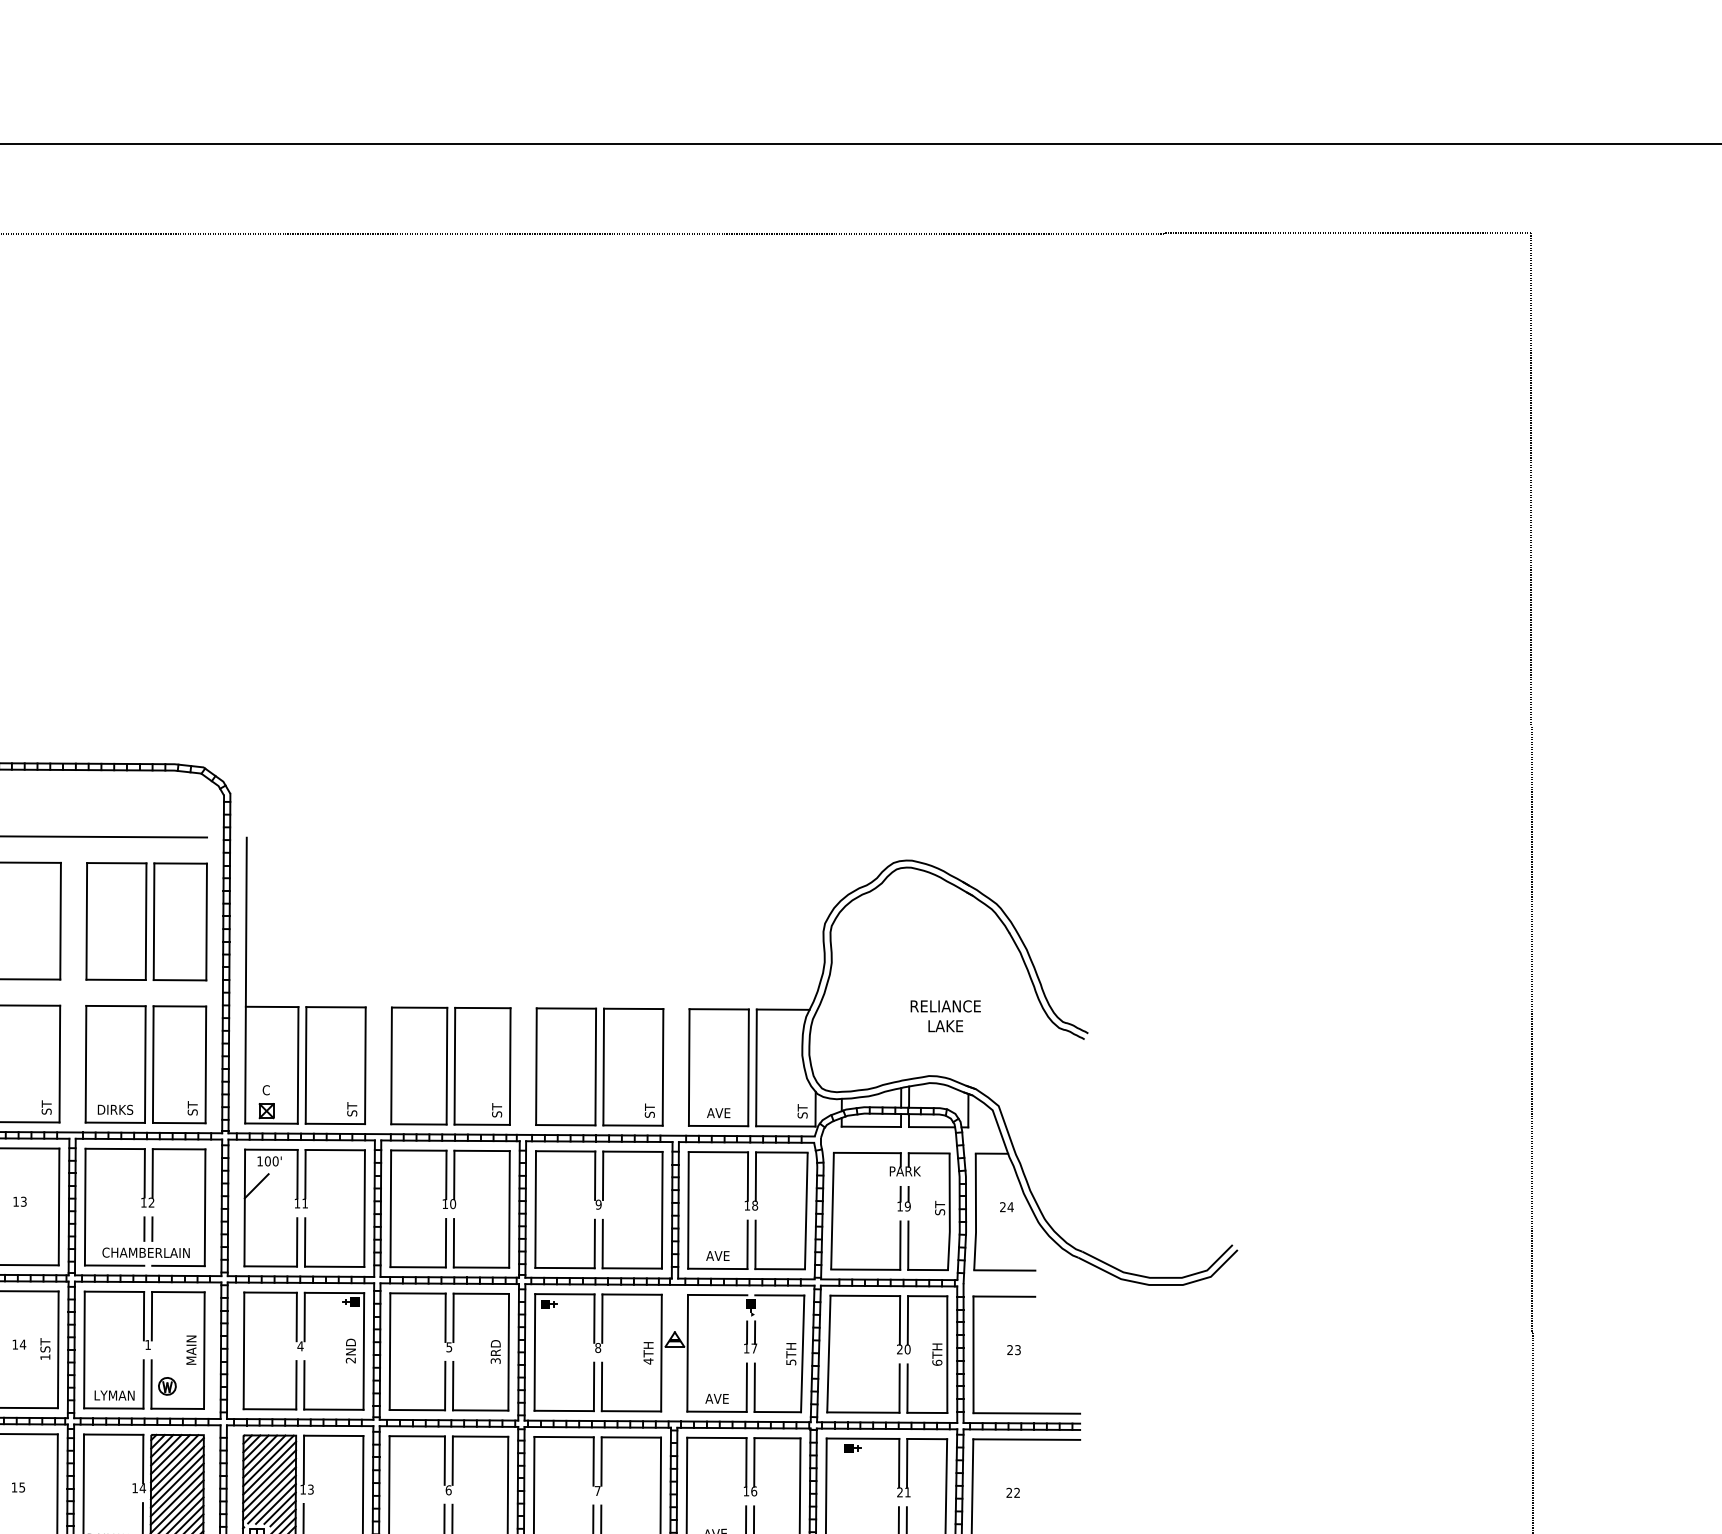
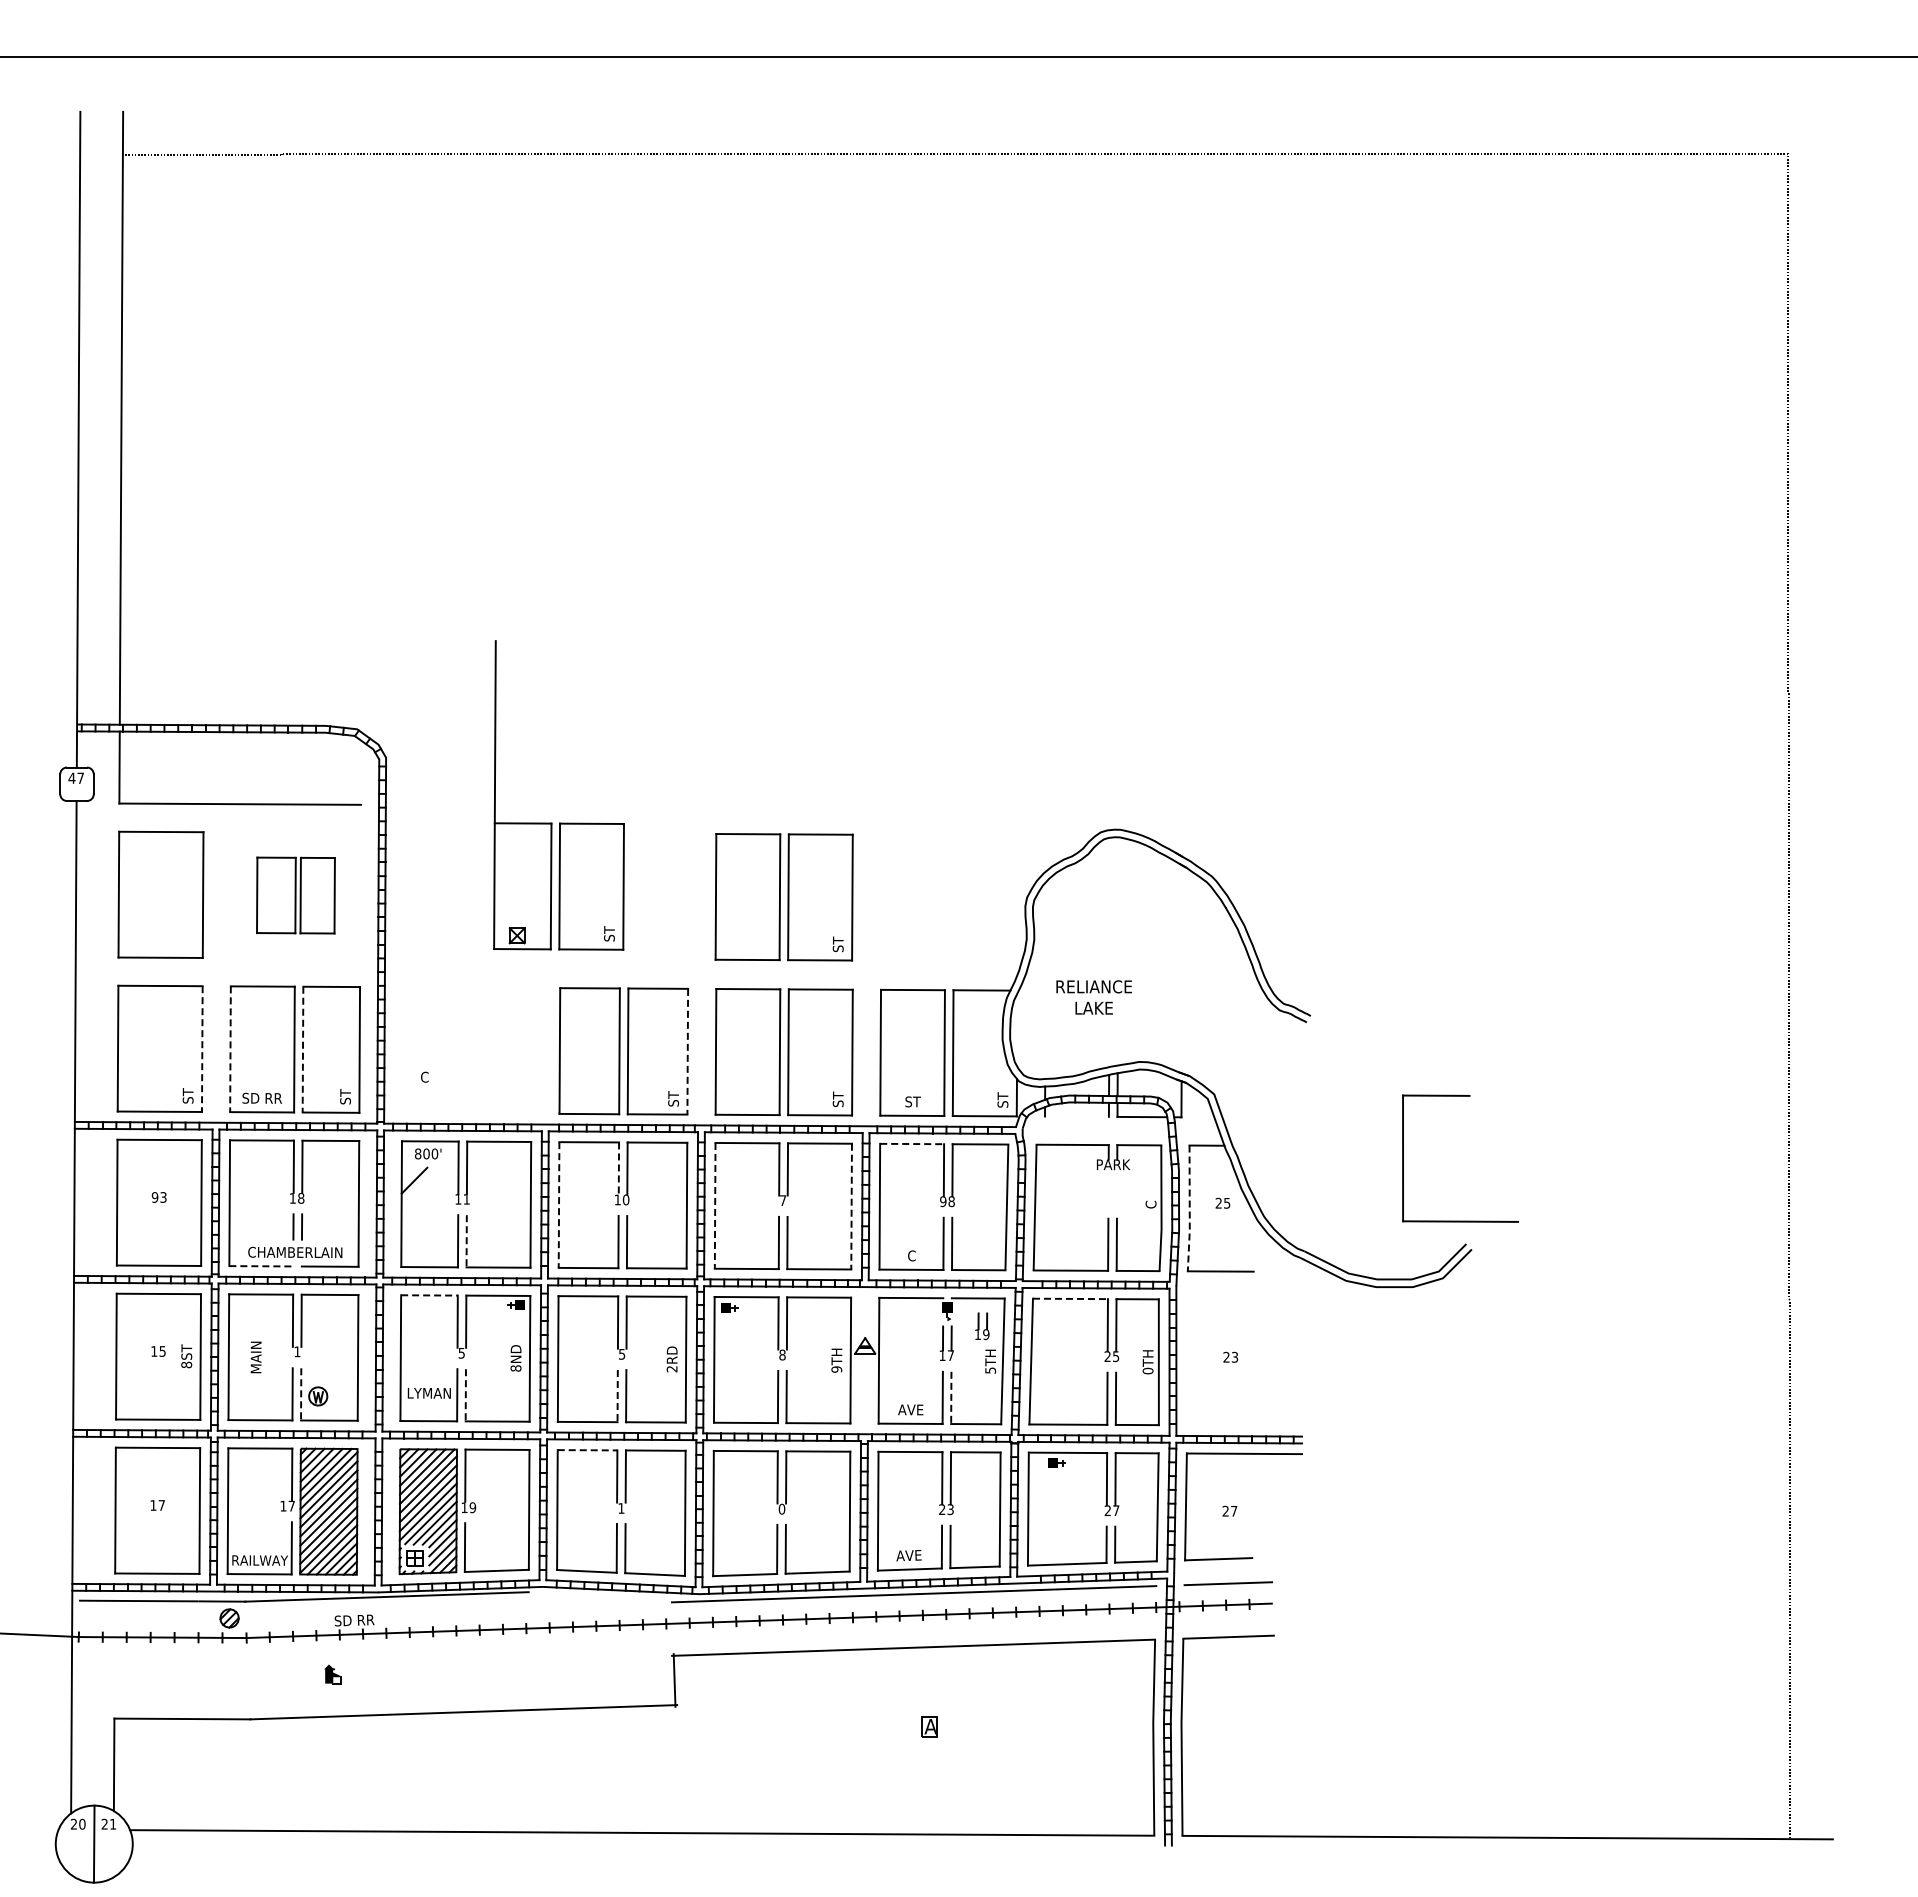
part: (146, 921) -> (295, 895), size x0.6
part: (599, 923) -> (783, 897), added
part: (305, 1006) -> (559, 822), moved
text: (945, 1016) -> (1093, 997), moved
line: (60, 1064) -> (202, 1049), solid -> dashed
line: (85, 1064) -> (230, 1049), solid -> dashed
line: (153, 1064) -> (303, 1049), solid -> dashed
line: (510, 1066) -> (687, 1051), solid -> dashed
text: (114, 1109) -> (261, 1097), DIRKS -> SD RR
text: (717, 1112) -> (911, 1101), AVE -> ST
line: (870, 1126) -> (1076, 1116), removed
line: (718, 1152) -> (912, 1144), solid -> dashed
text: (260, 1160) -> (418, 1153), 100' -> 800'
line: (445, 1175) -> (618, 1169), solid -> dashed
part: (904, 1199) -> (982, 1326), moved
text: (15, 1201) -> (154, 1197), 13 -> 93
text: (151, 1202) -> (301, 1198), 12 -> 18
text: (598, 1204) -> (782, 1200), 9 -> 7
text: (747, 1205) -> (943, 1201), 18 -> 98
text: (939, 1207) -> (1150, 1203), ST -> C
text: (1010, 1207) -> (1226, 1203), 24 -> 25
line: (391, 1209) -> (559, 1205), solid -> dashed
line: (535, 1209) -> (715, 1205), solid -> dashed
line: (662, 1210) -> (851, 1206), solid -> dashed
line: (975, 1212) -> (1189, 1209), solid -> dashed
line: (304, 1242) -> (466, 1241), solid -> dashed
text: (717, 1255) -> (911, 1255), AVE -> C
line: (114, 1265) -> (261, 1266), solid -> dashed
line: (270, 1292) -> (429, 1295), solid -> dashed
line: (865, 1295) -> (1070, 1298), solid -> dashed
text: (22, 1344) -> (162, 1351), 14 -> 15
text: (300, 1346) -> (461, 1353), 4 -> 5
text: (907, 1349) -> (1115, 1356), 20 -> 25
text: (190, 1350) -> (255, 1357), moved
part: (973, 1354) -> (1403, 1158), moved
text: (45, 1356) -> (186, 1364), 1ST -> 8ST
text: (350, 1360) -> (515, 1368), 2ND -> 8ND
text: (496, 1361) -> (672, 1369), 3RD -> 2RD
text: (648, 1361) -> (836, 1369), 4TH -> 9TH
text: (936, 1362) -> (1147, 1370), 6TH -> 0TH
line: (151, 1384) -> (301, 1394), solid -> dashed
line: (304, 1385) -> (465, 1395), solid -> dashed
line: (445, 1386) -> (617, 1396), solid -> dashed
line: (754, 1388) -> (951, 1398), solid -> dashed
text: (113, 1395) -> (428, 1393), moved
line: (417, 1436) -> (587, 1450), solid -> dashed
text: (21, 1487) -> (161, 1505), 15 -> 17
text: (142, 1487) -> (291, 1505), 14 -> 17
text: (310, 1489) -> (472, 1507), 13 -> 19
text: (448, 1490) -> (621, 1508), 6 -> 1
text: (597, 1490) -> (781, 1508), 7 -> 0
text: (750, 1491) -> (946, 1509), 16 -> 23
text: (908, 1492) -> (1116, 1510), 21 -> 27
text: (1017, 1492) -> (1234, 1510), 22 -> 27

